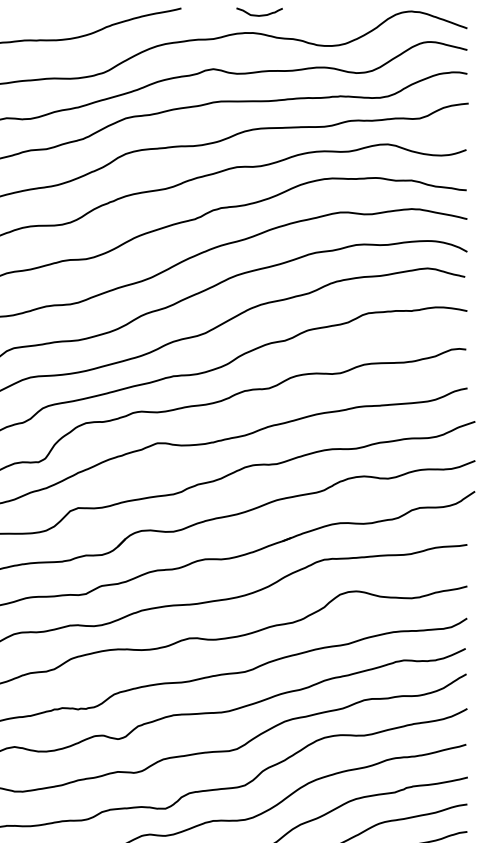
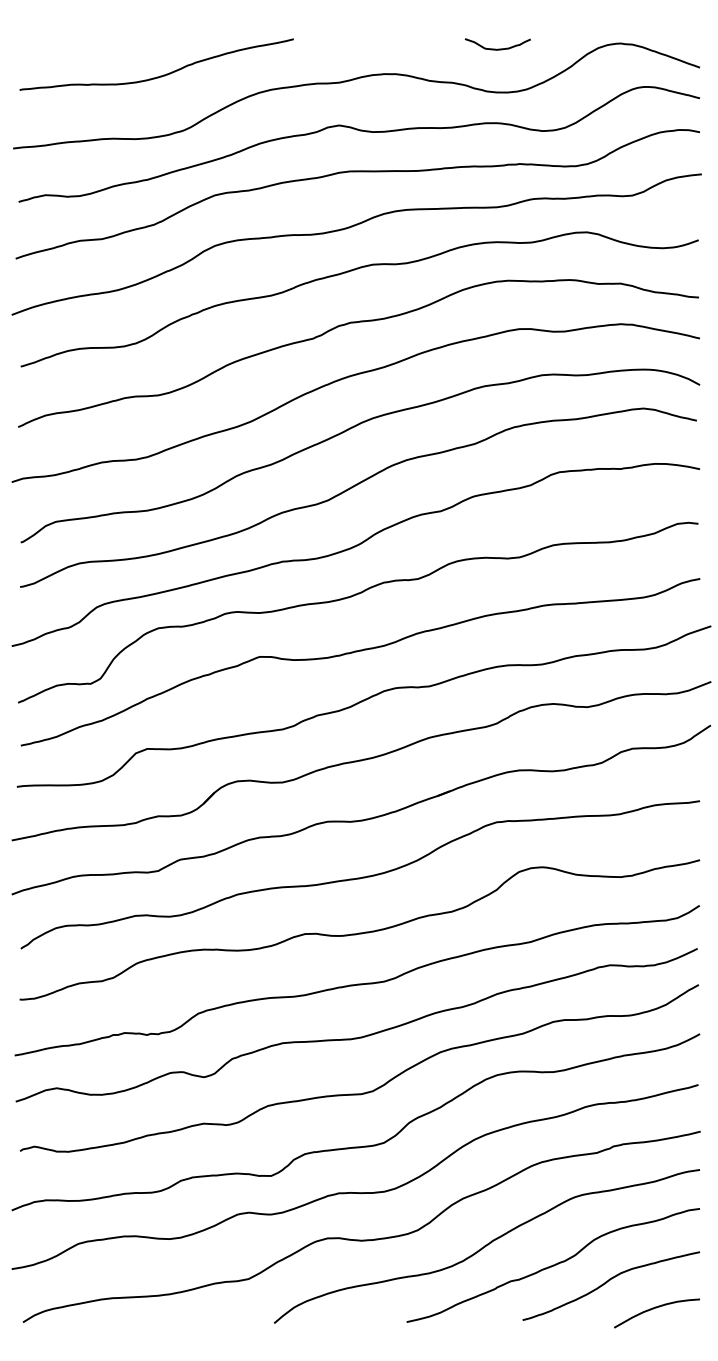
curve: (259, 14) -> (497, 48), moved

